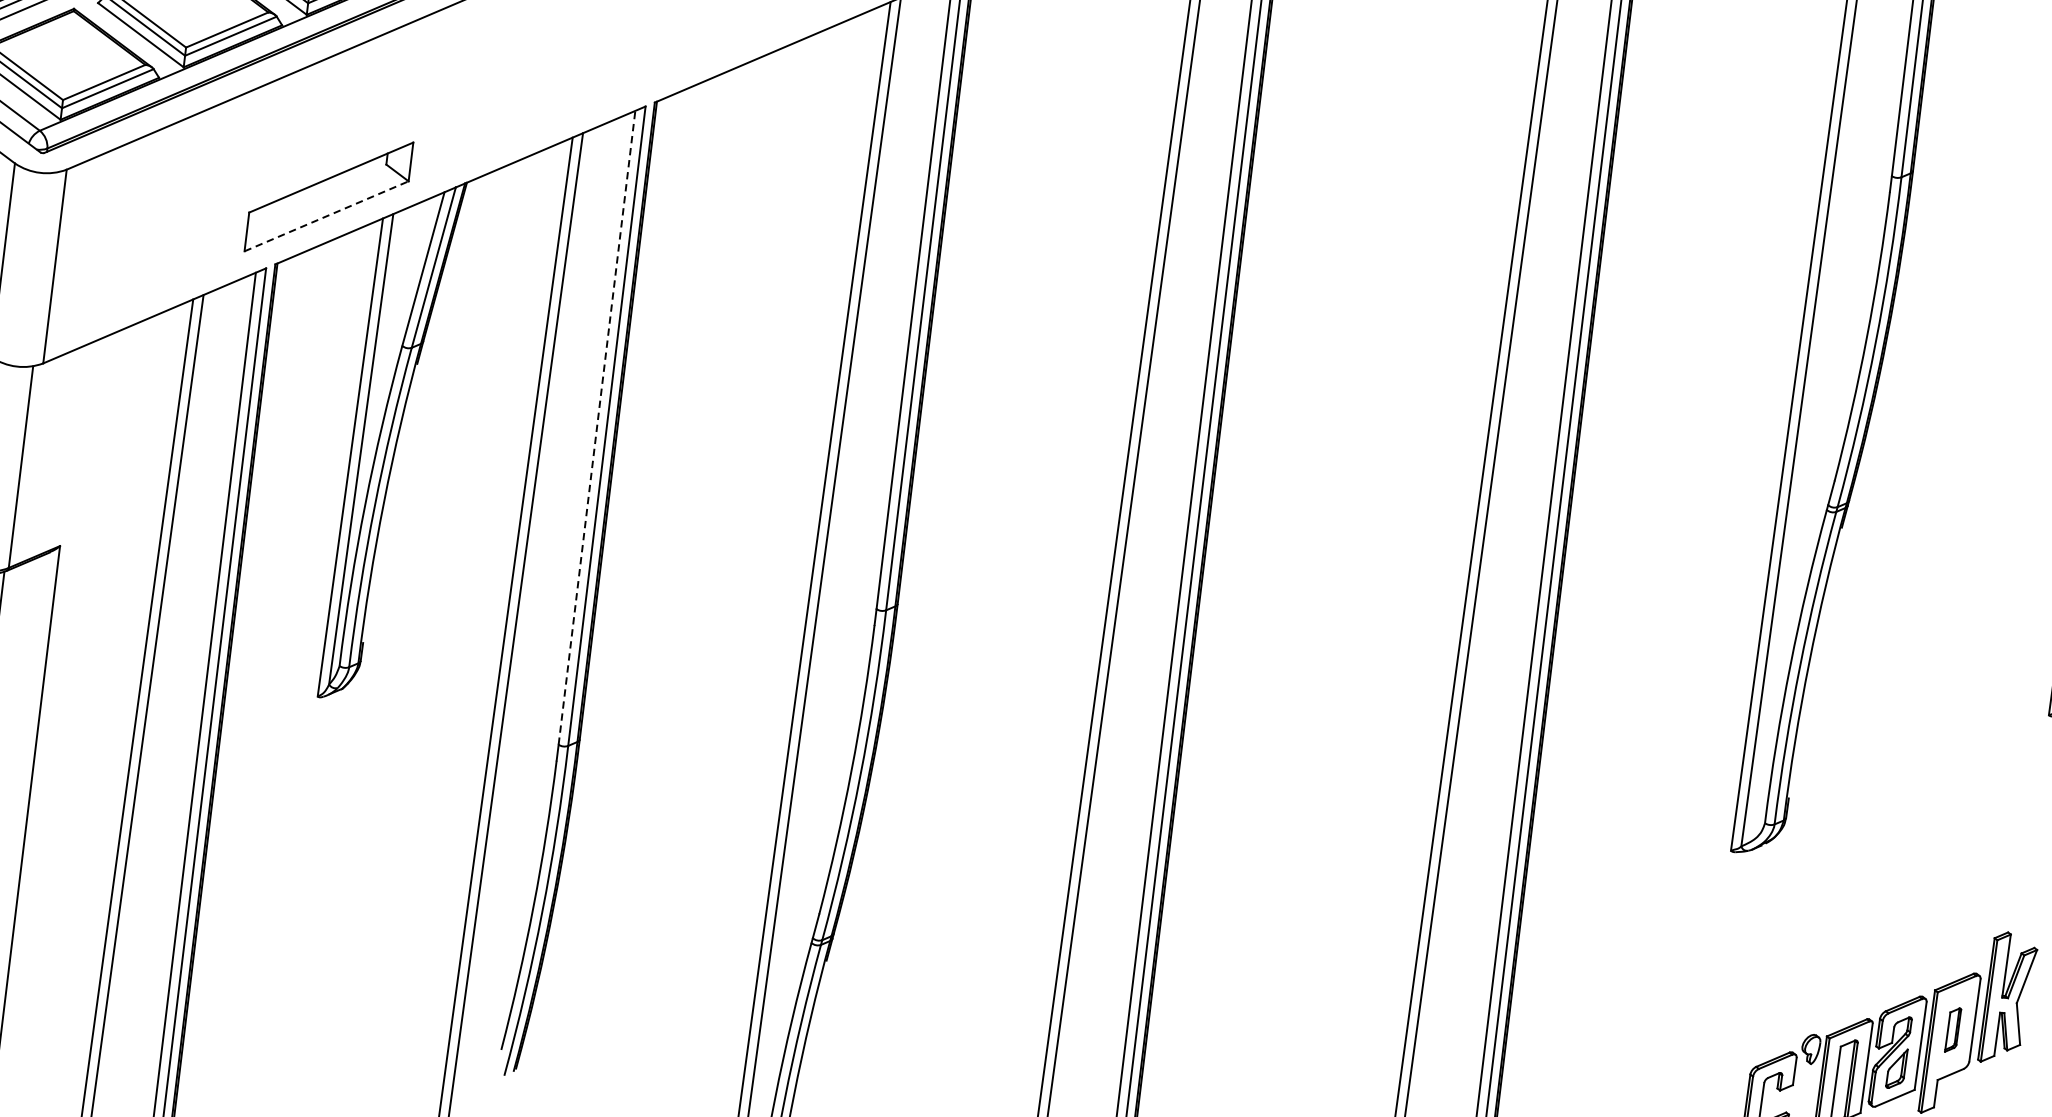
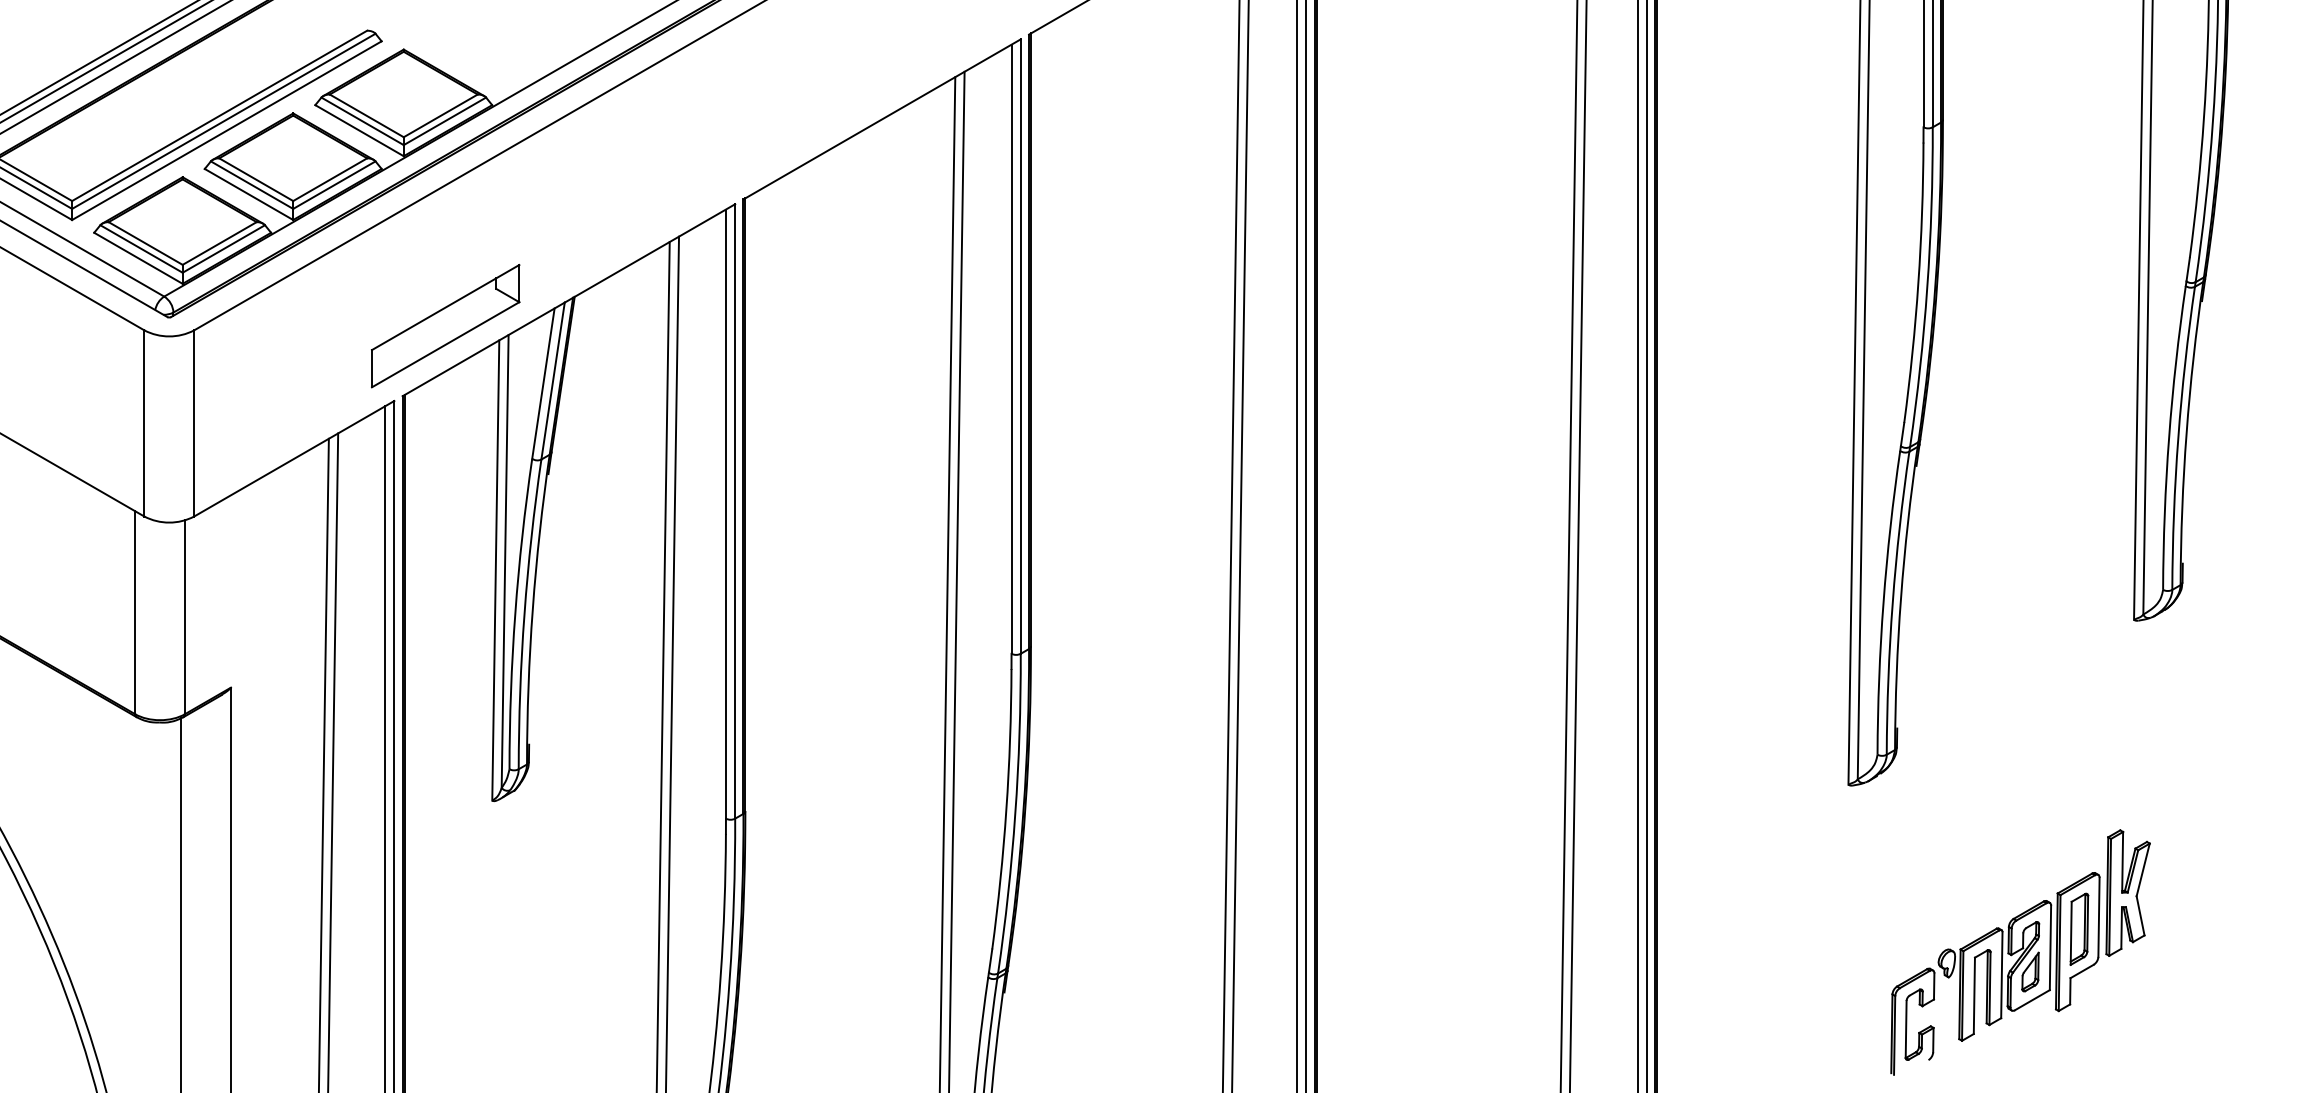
line: (327, 216) -> (446, 344), dashed -> solid
line: (596, 428) -> (725, 514), dashed -> solid
part: (1953, 1029) -> (2079, 928), size x1.67

